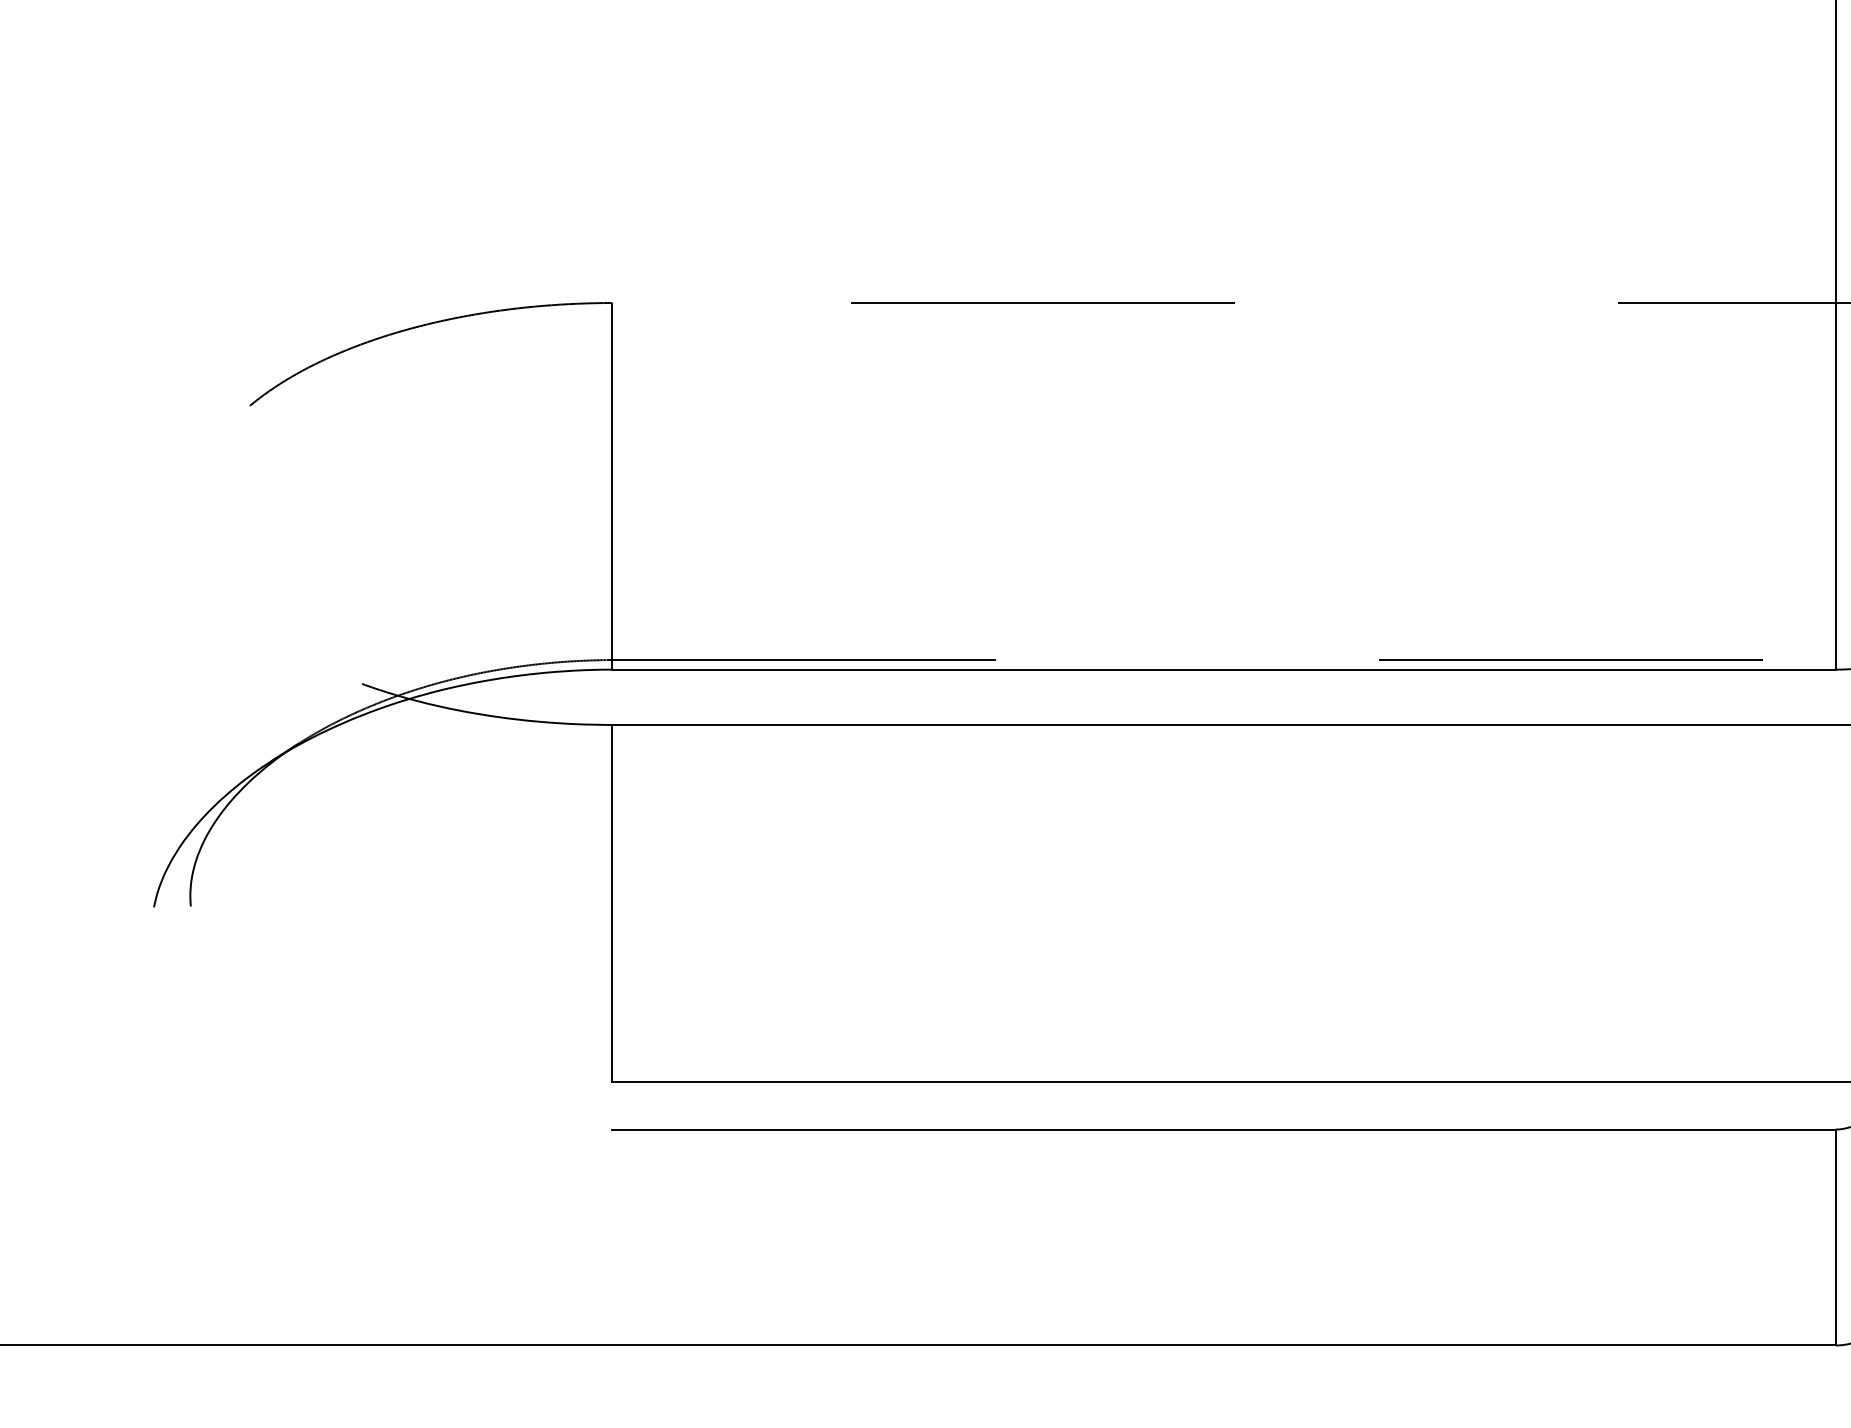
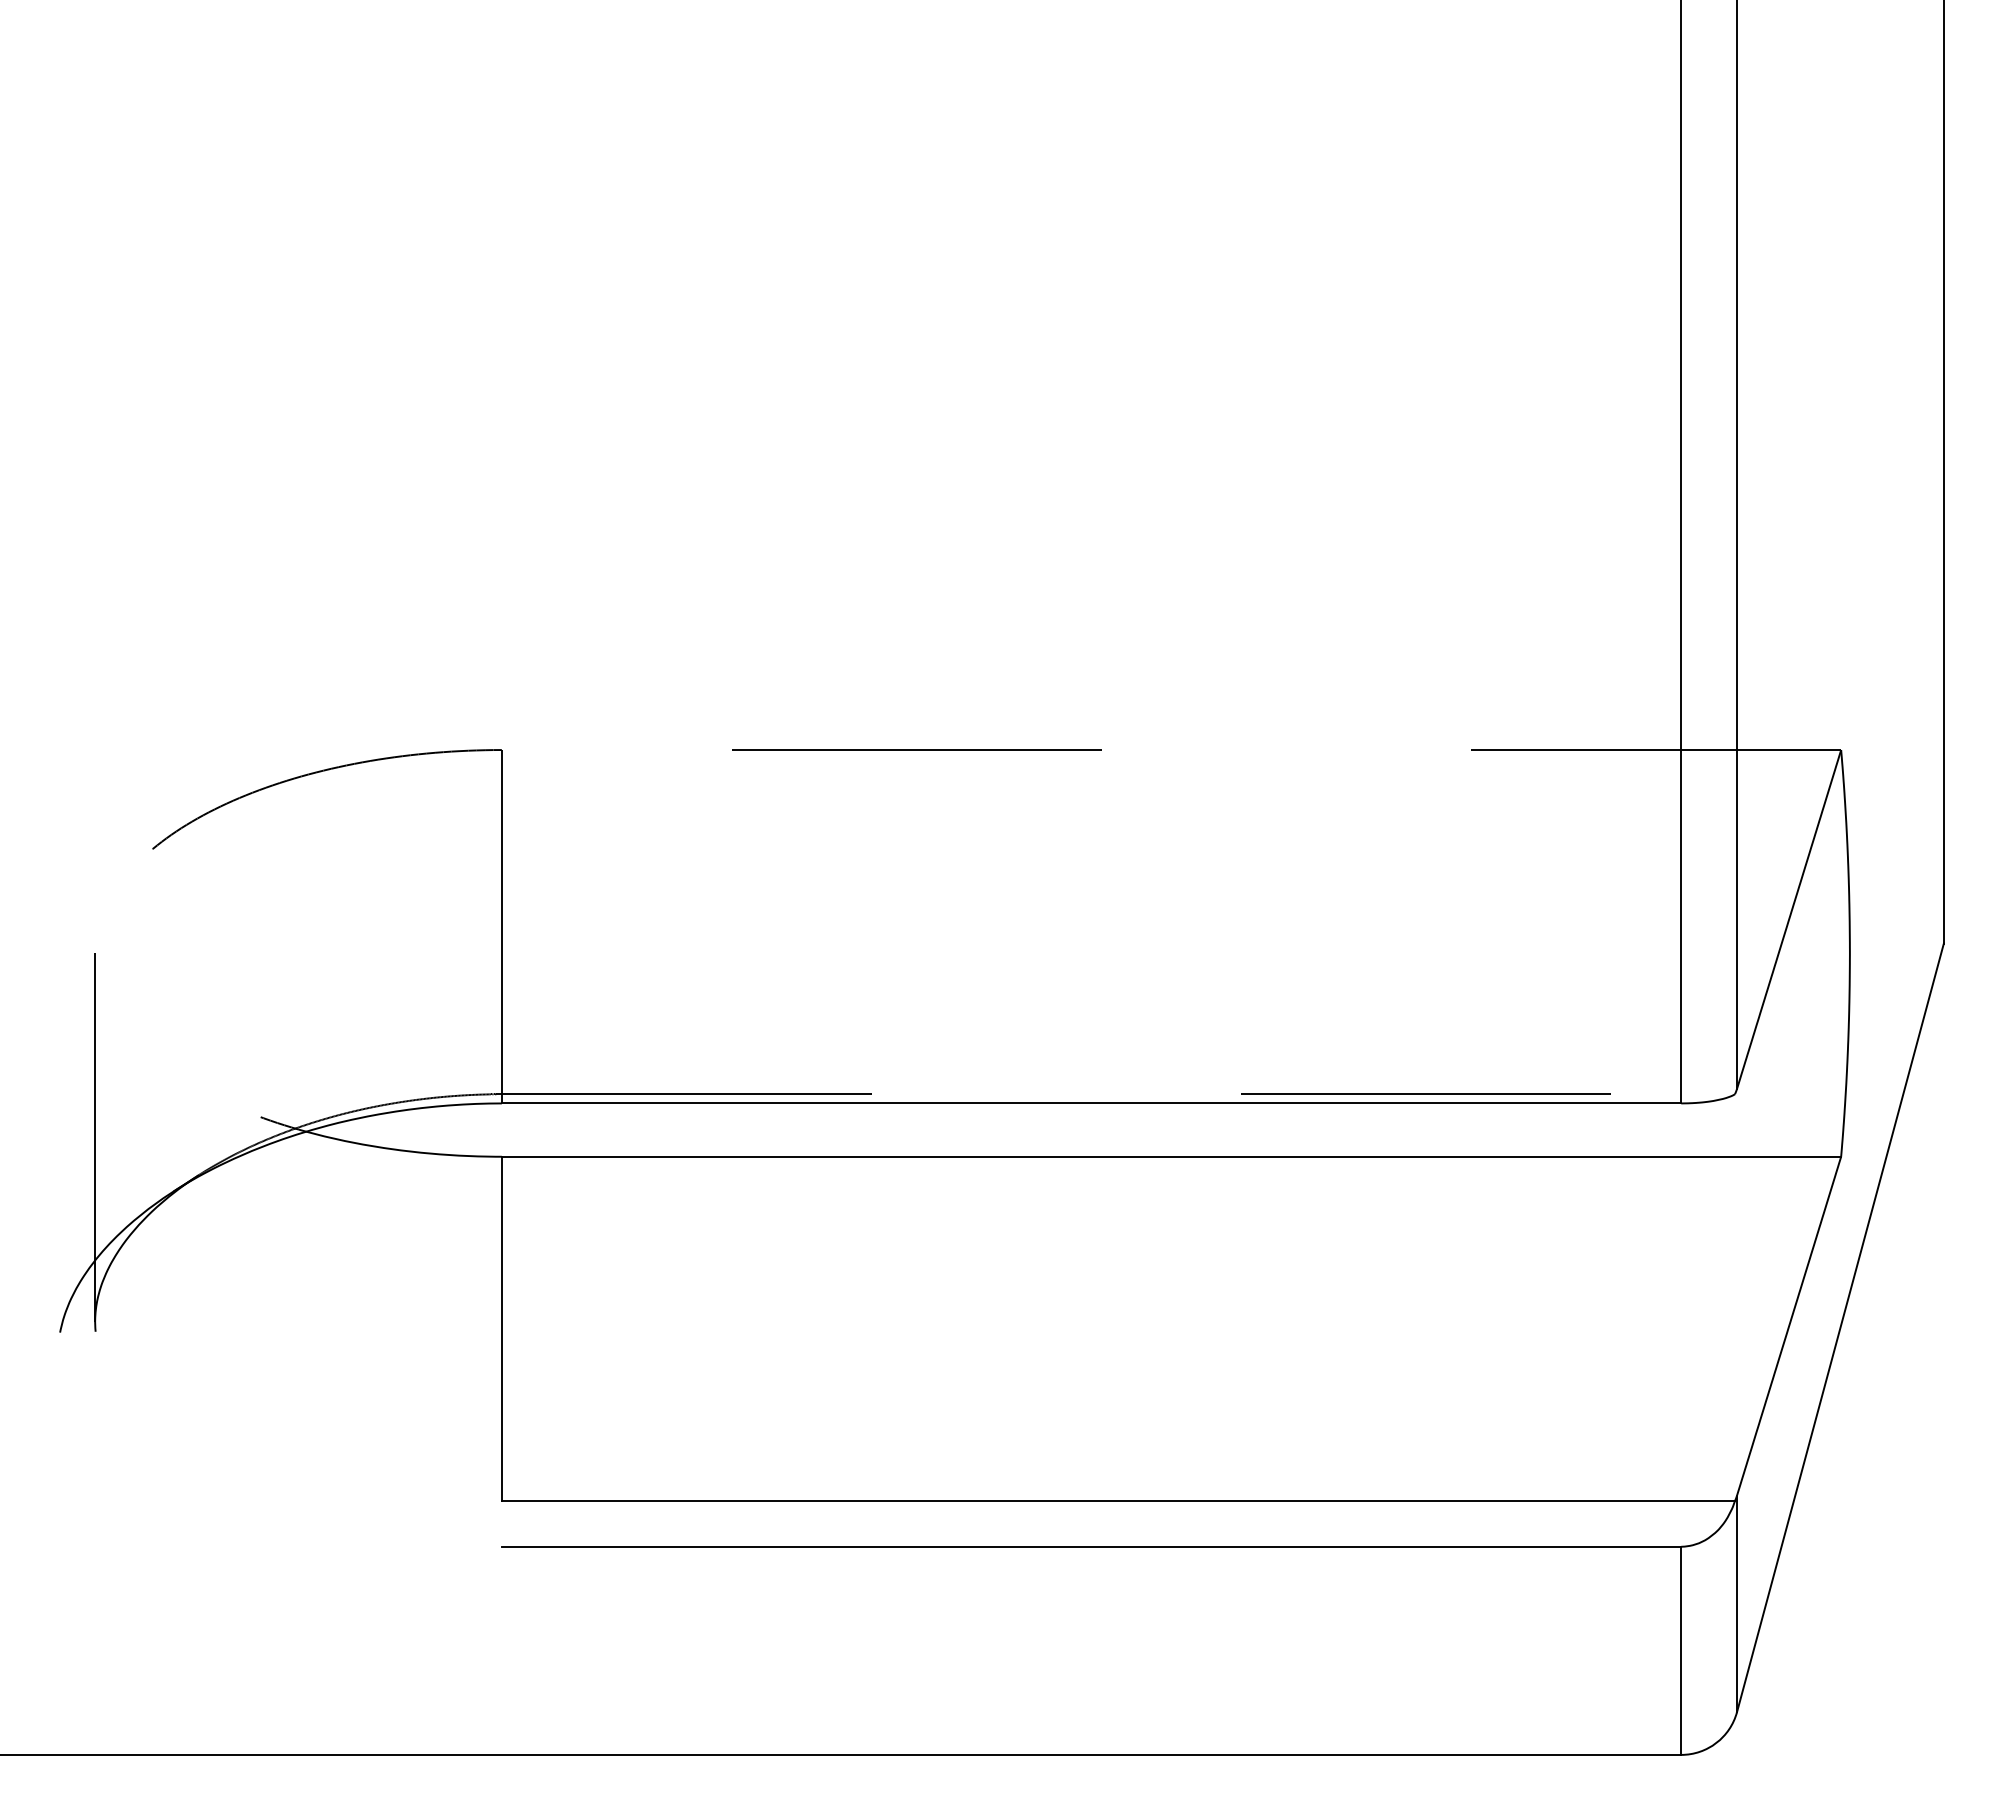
line: (190, 704) -> (95, 1137), added

